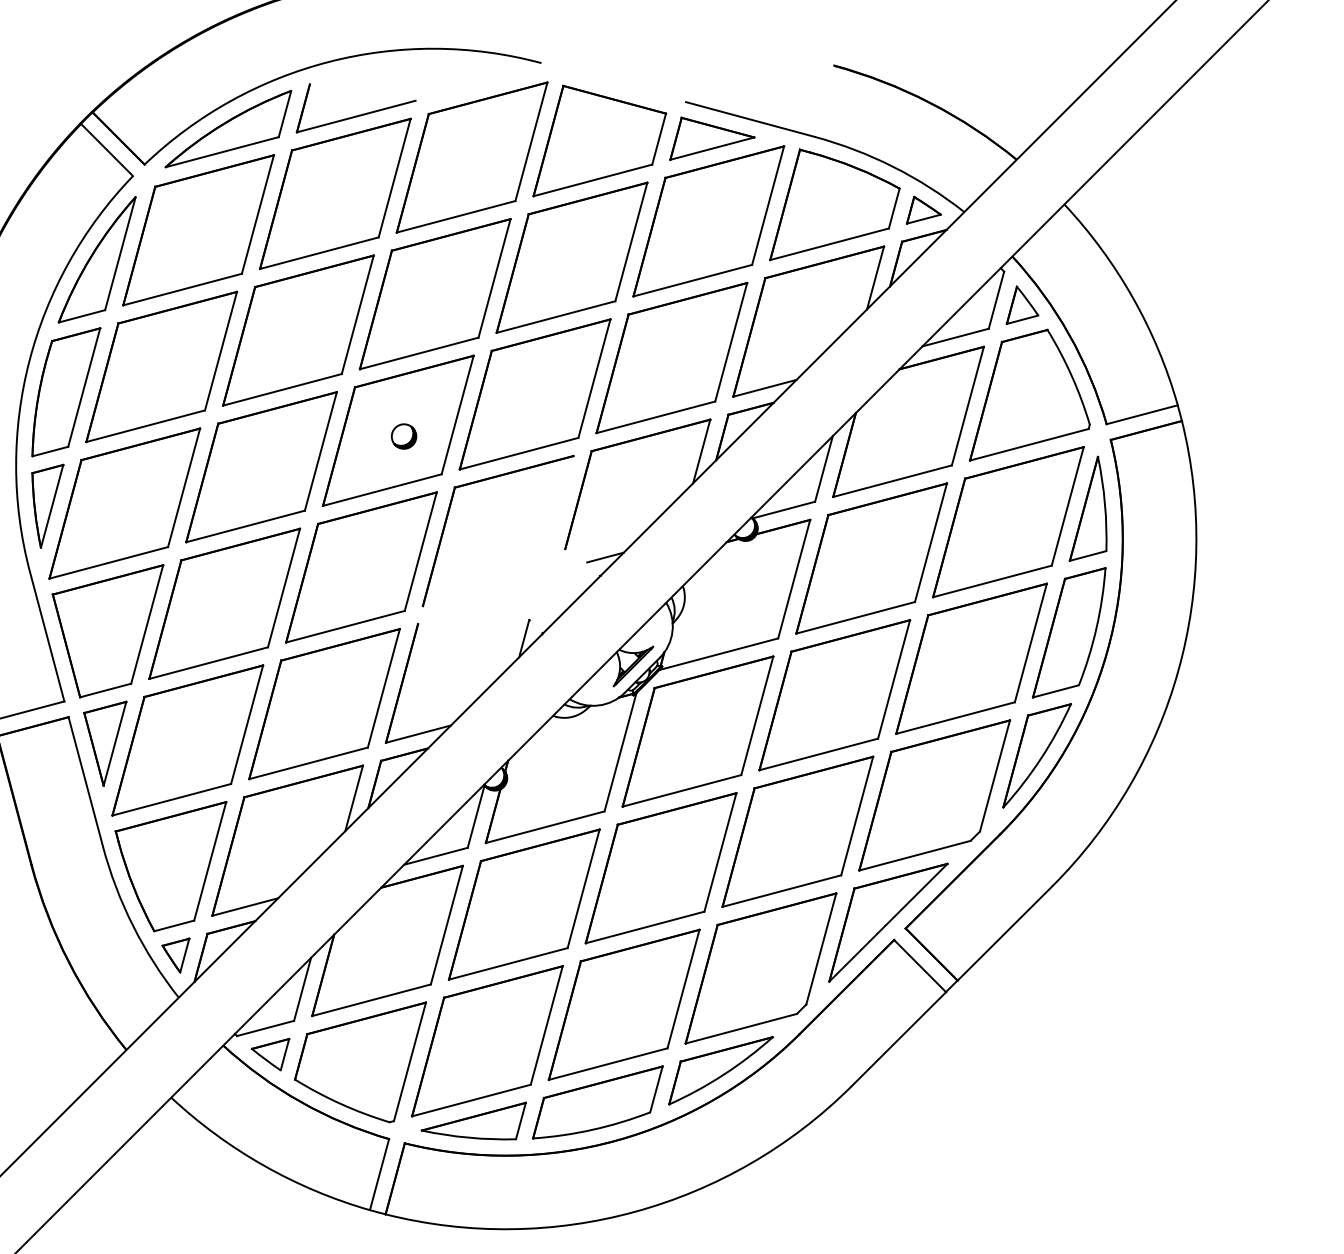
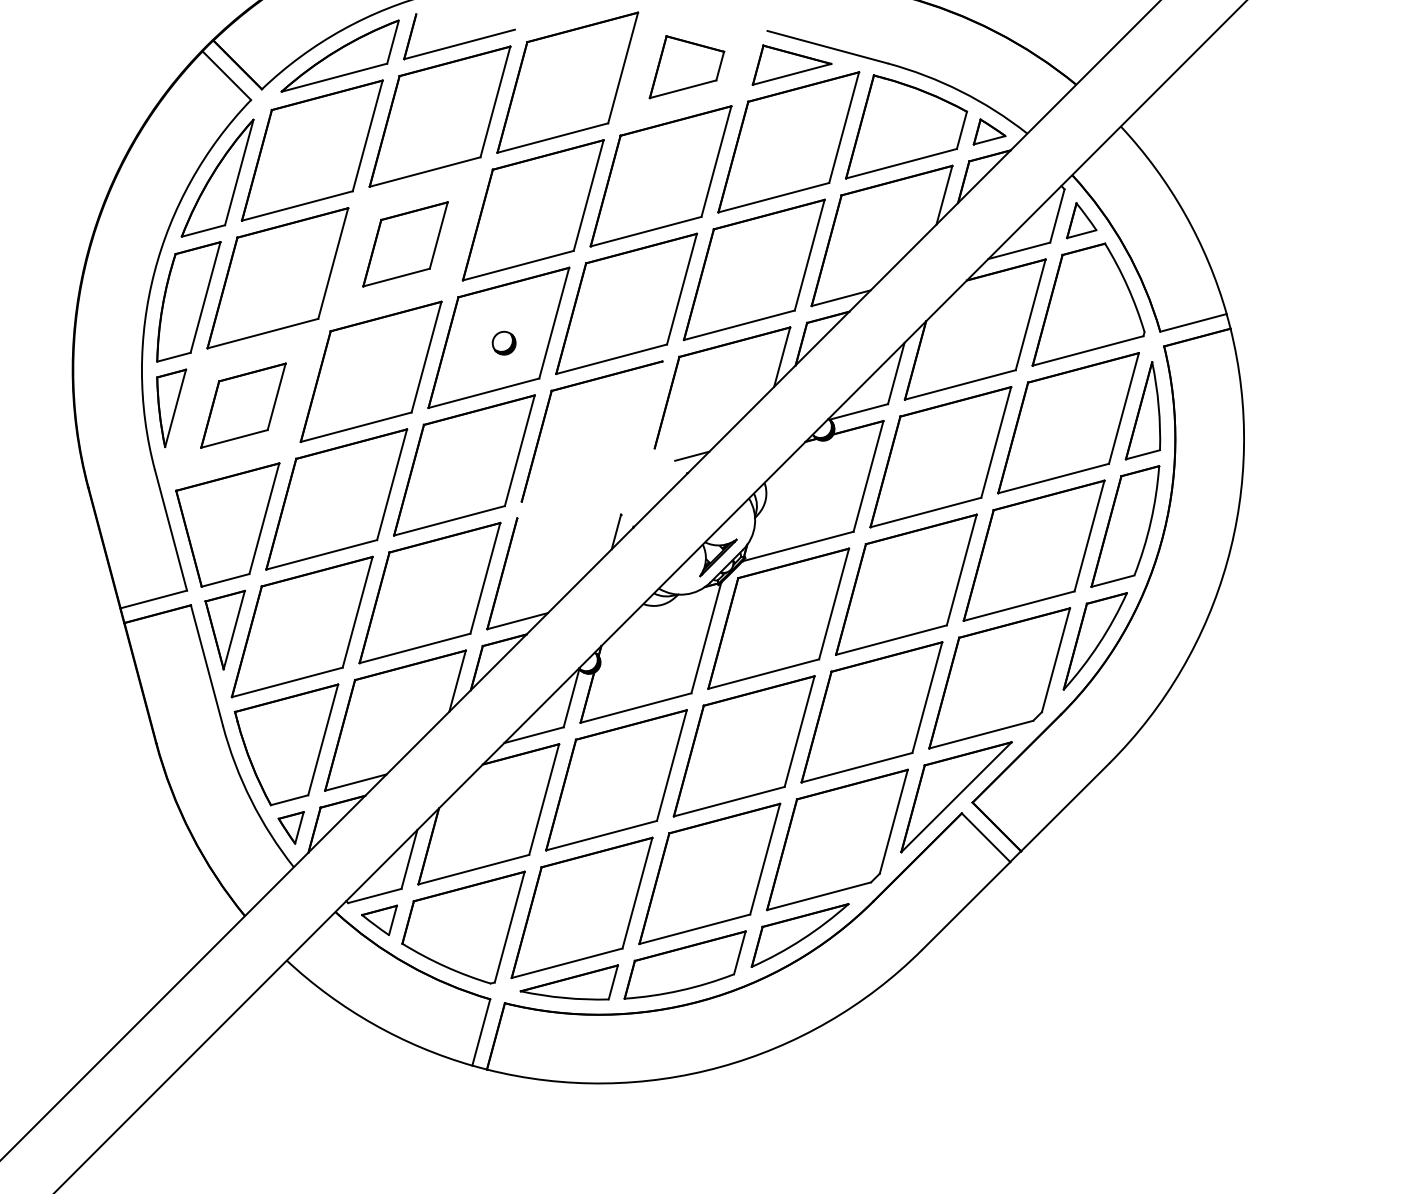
part: (599, 140) -> (686, 66), size x0.6
part: (298, 330) -> (405, 244), size x0.6
part: (124, 503) -> (243, 405), size x0.6

